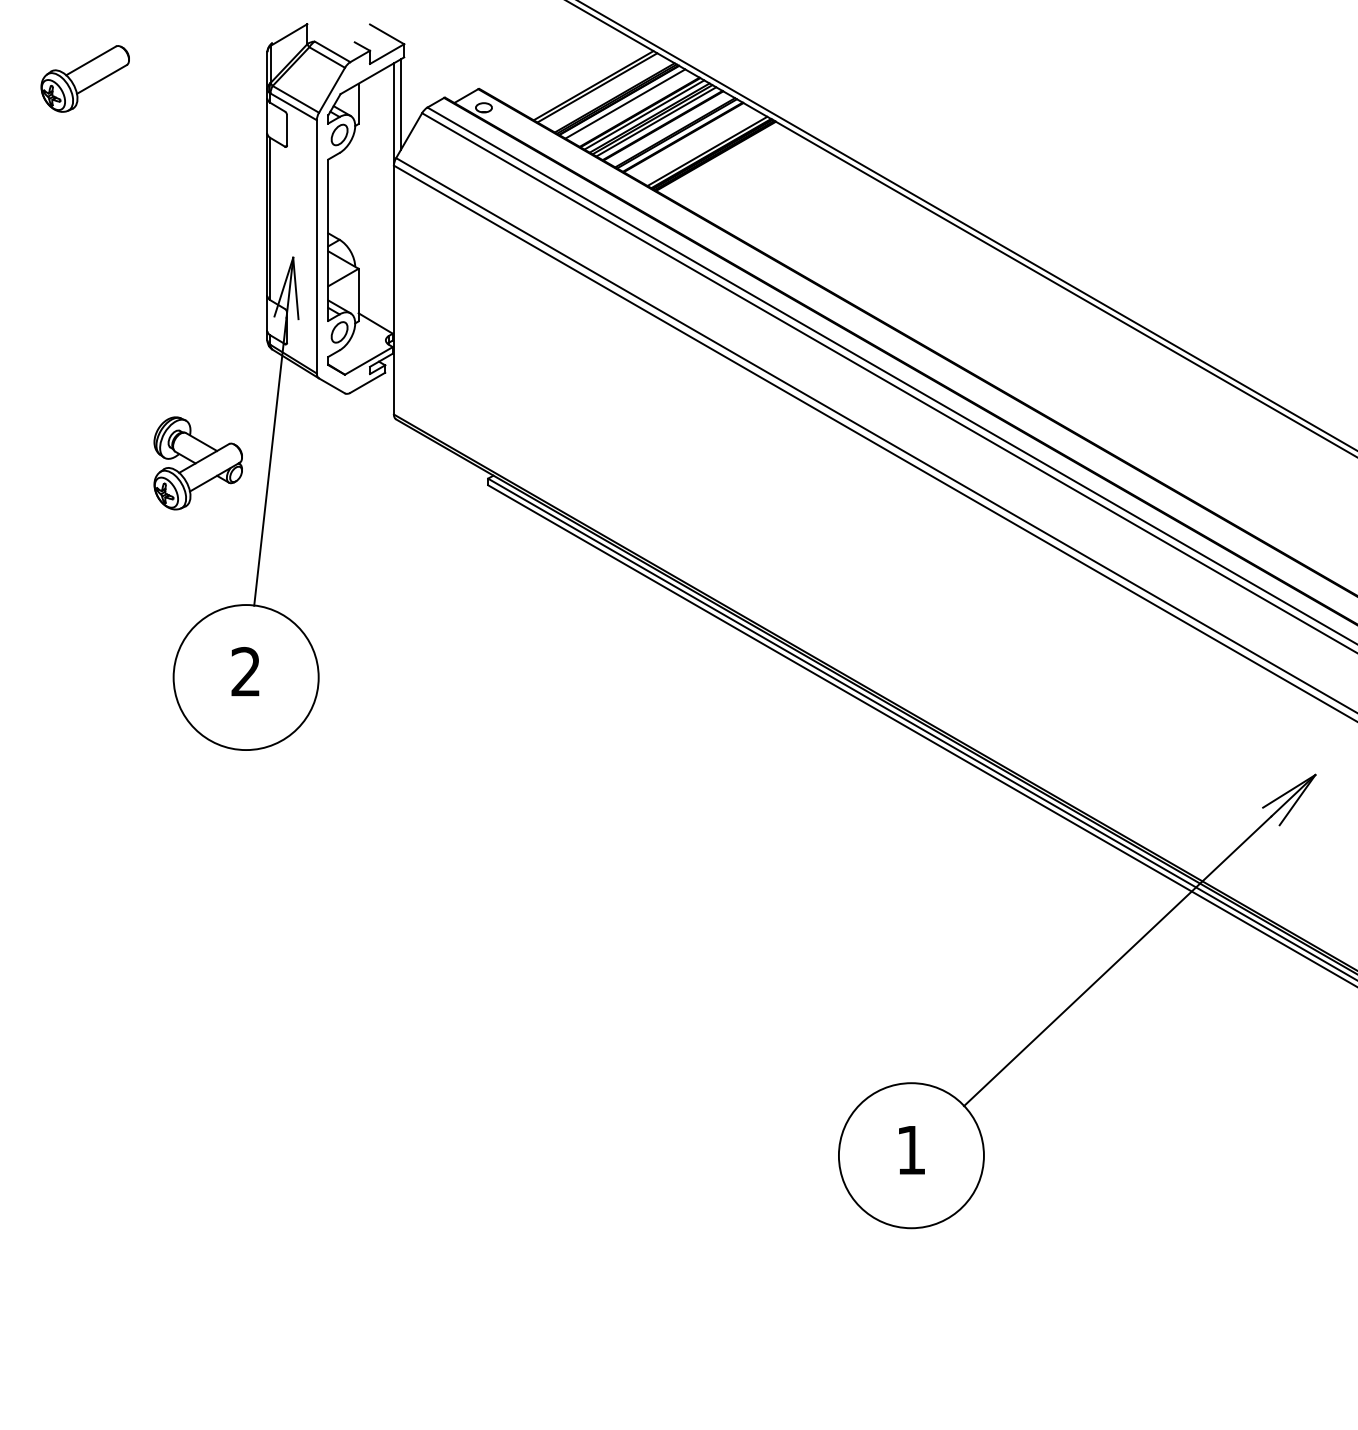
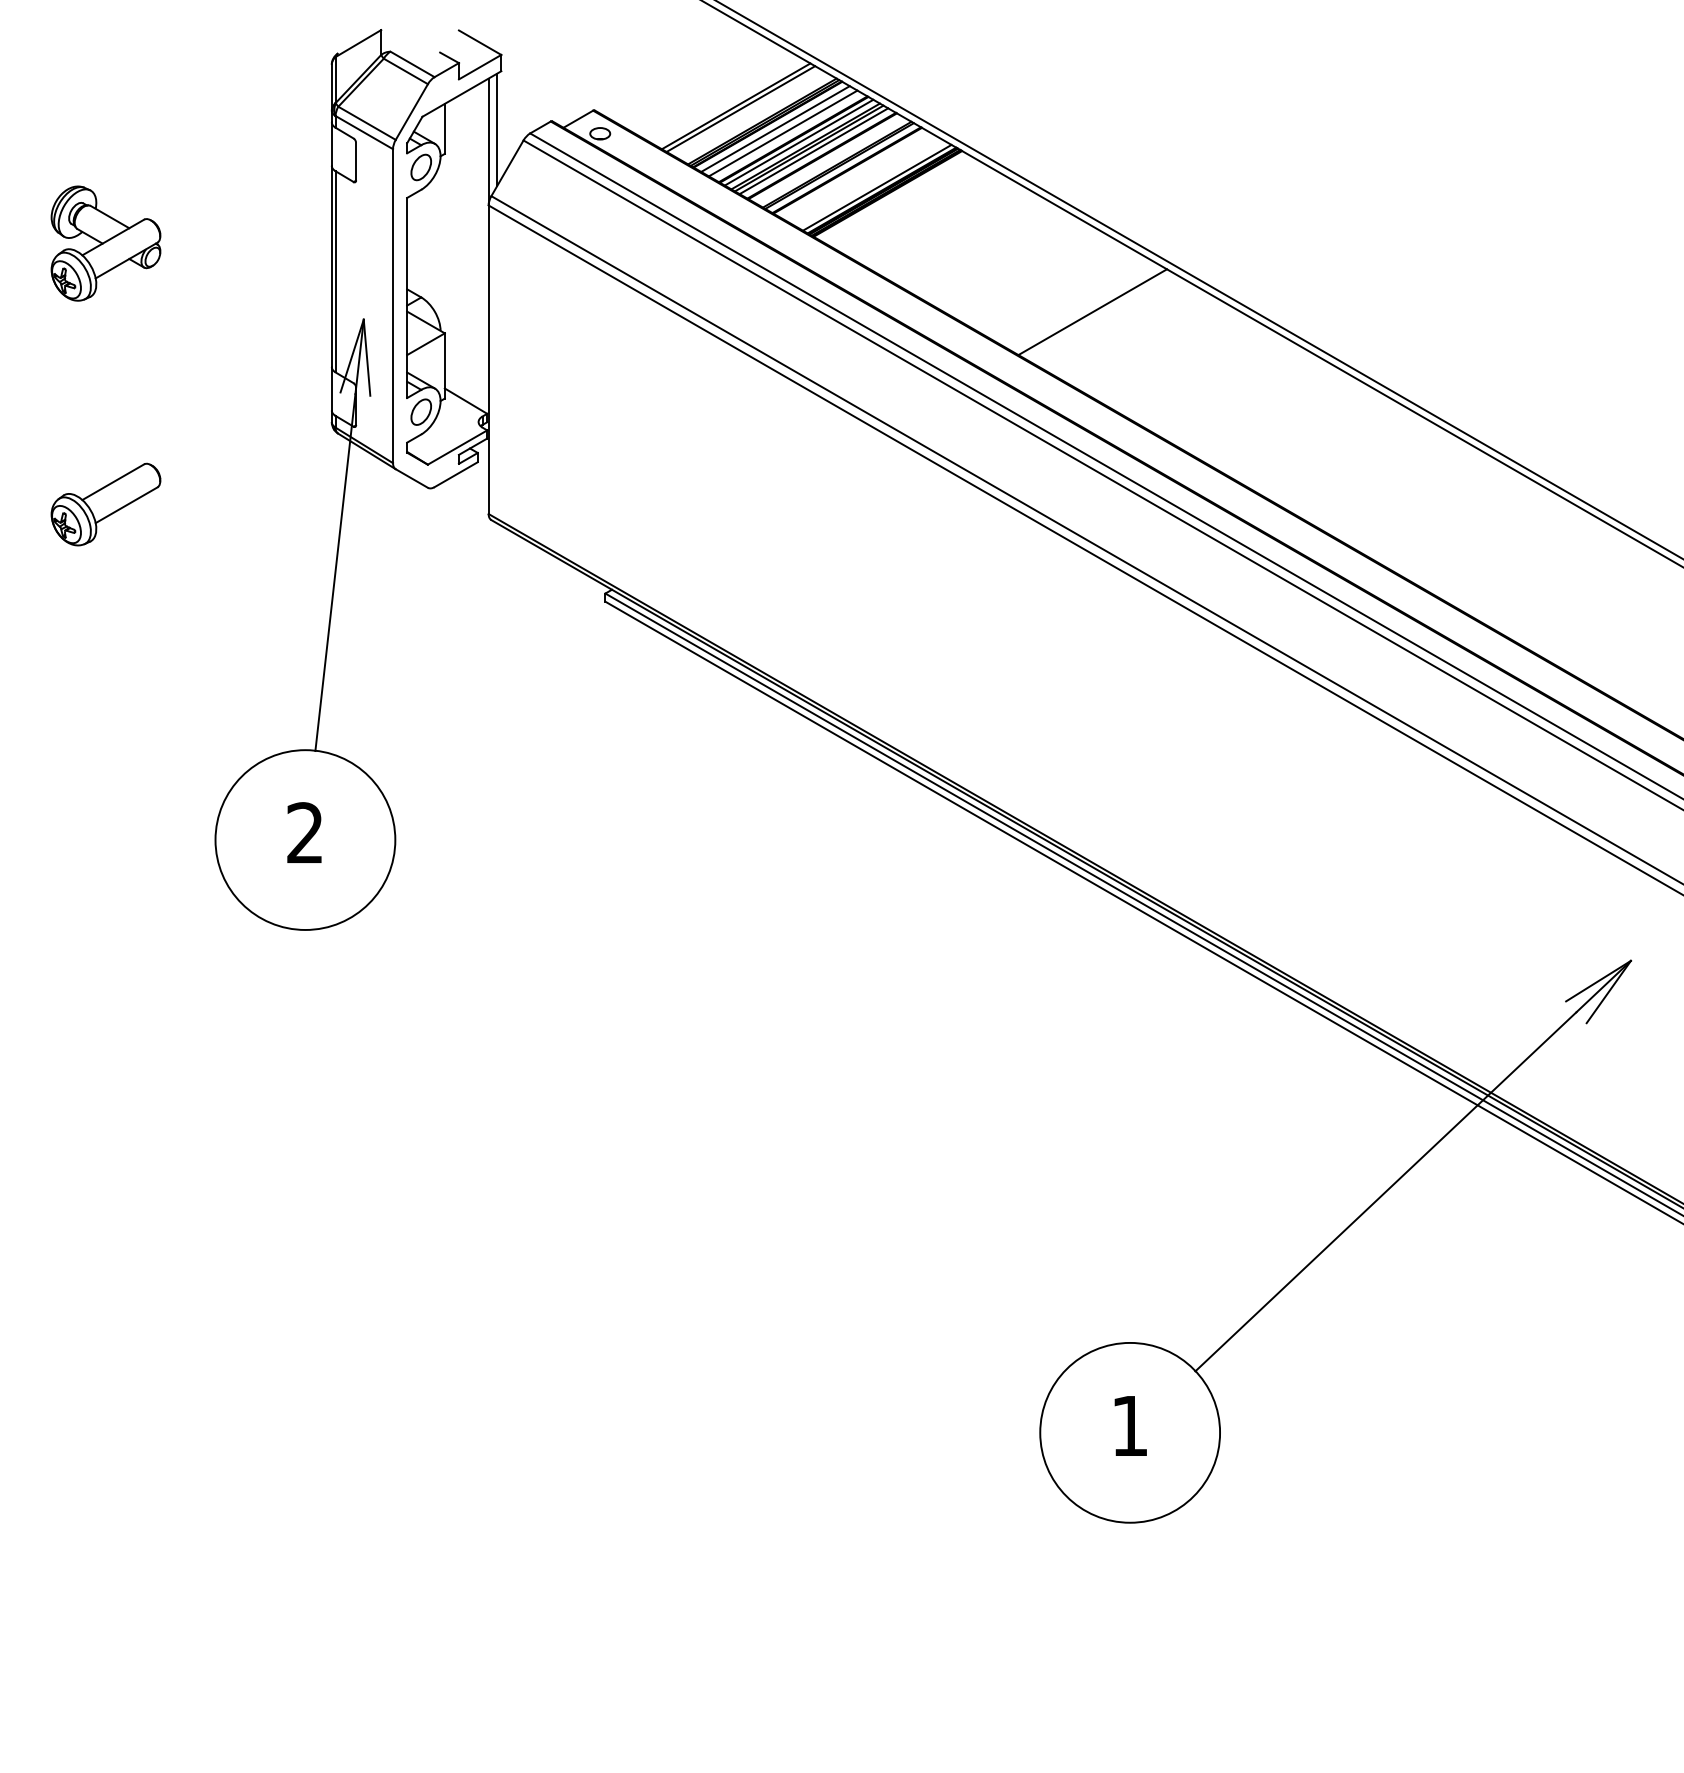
part: (84, 78) -> (104, 504), moved
line: (631, 107) -> (783, 133), added
line: (881, 251) -> (1093, 311), added
part: (197, 463) -> (104, 243), moved

